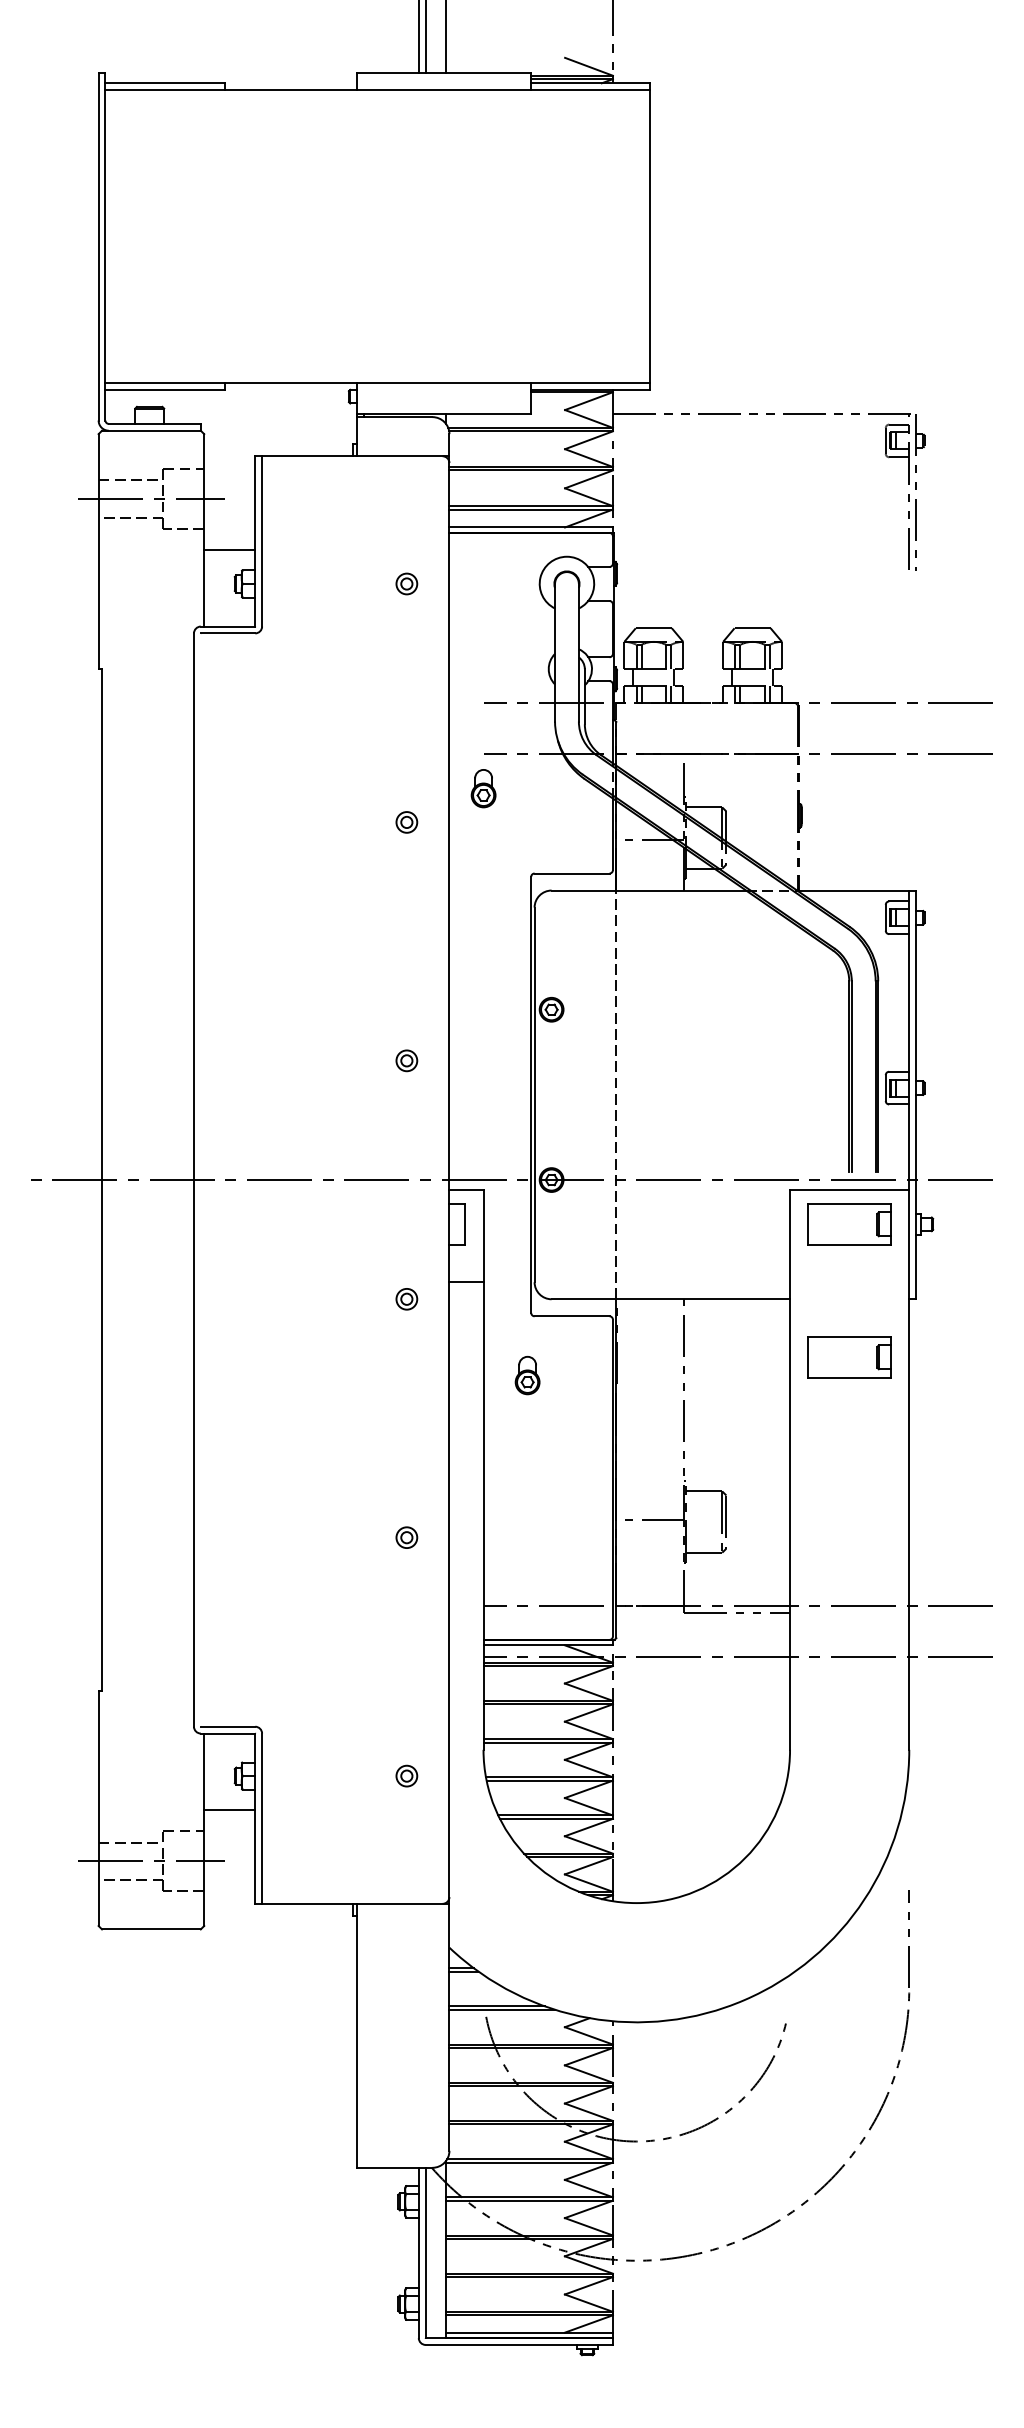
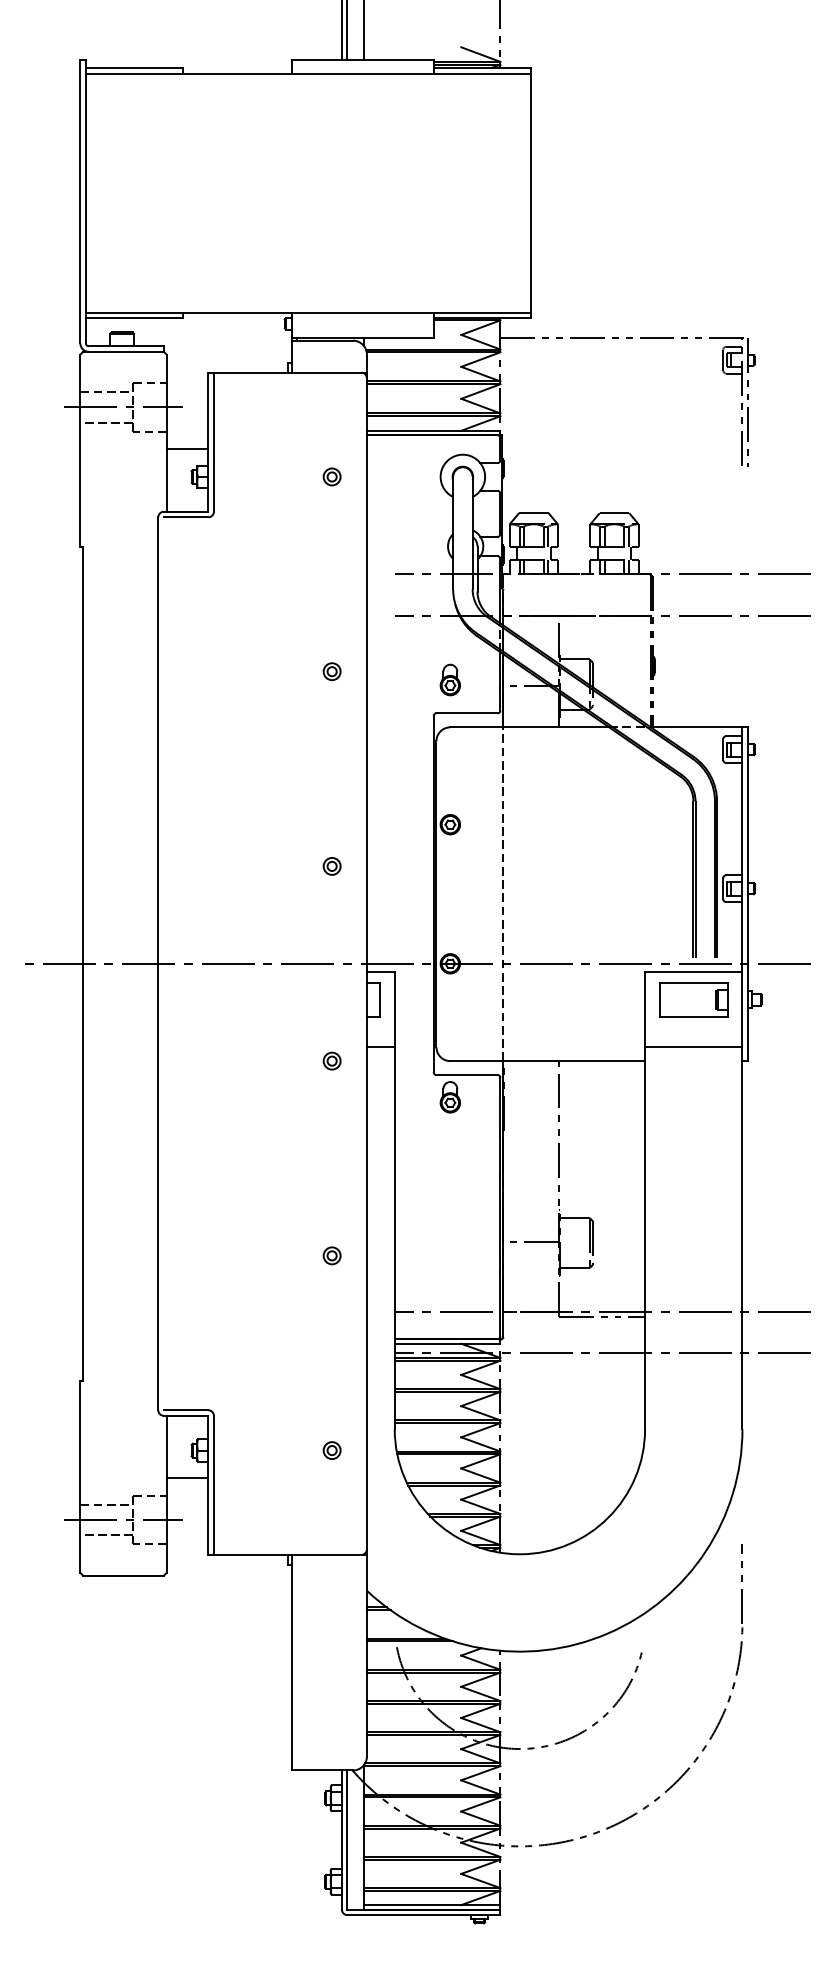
part: (483, 788) -> (450, 679), moved
line: (849, 1282) -> (693, 1047), added
part: (849, 1357) -> (693, 1108), removed
part: (527, 1375) -> (450, 1097), moved

